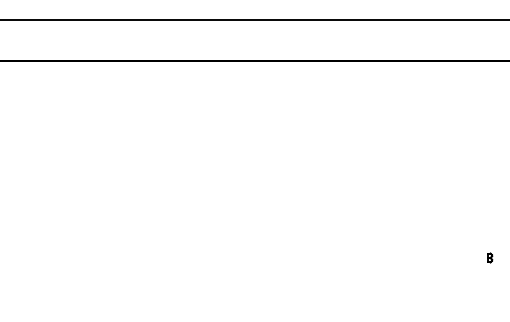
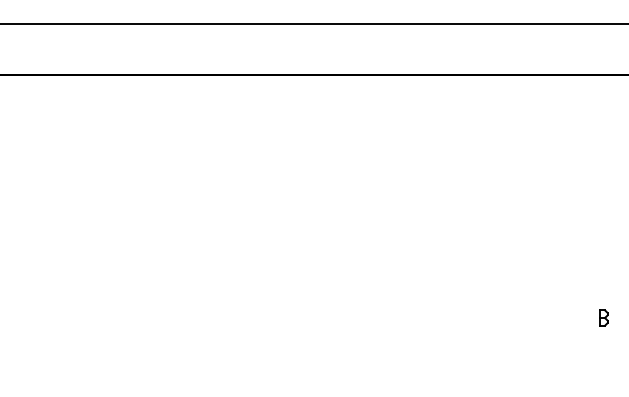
part: (489, 257) -> (603, 317), size x1.4

